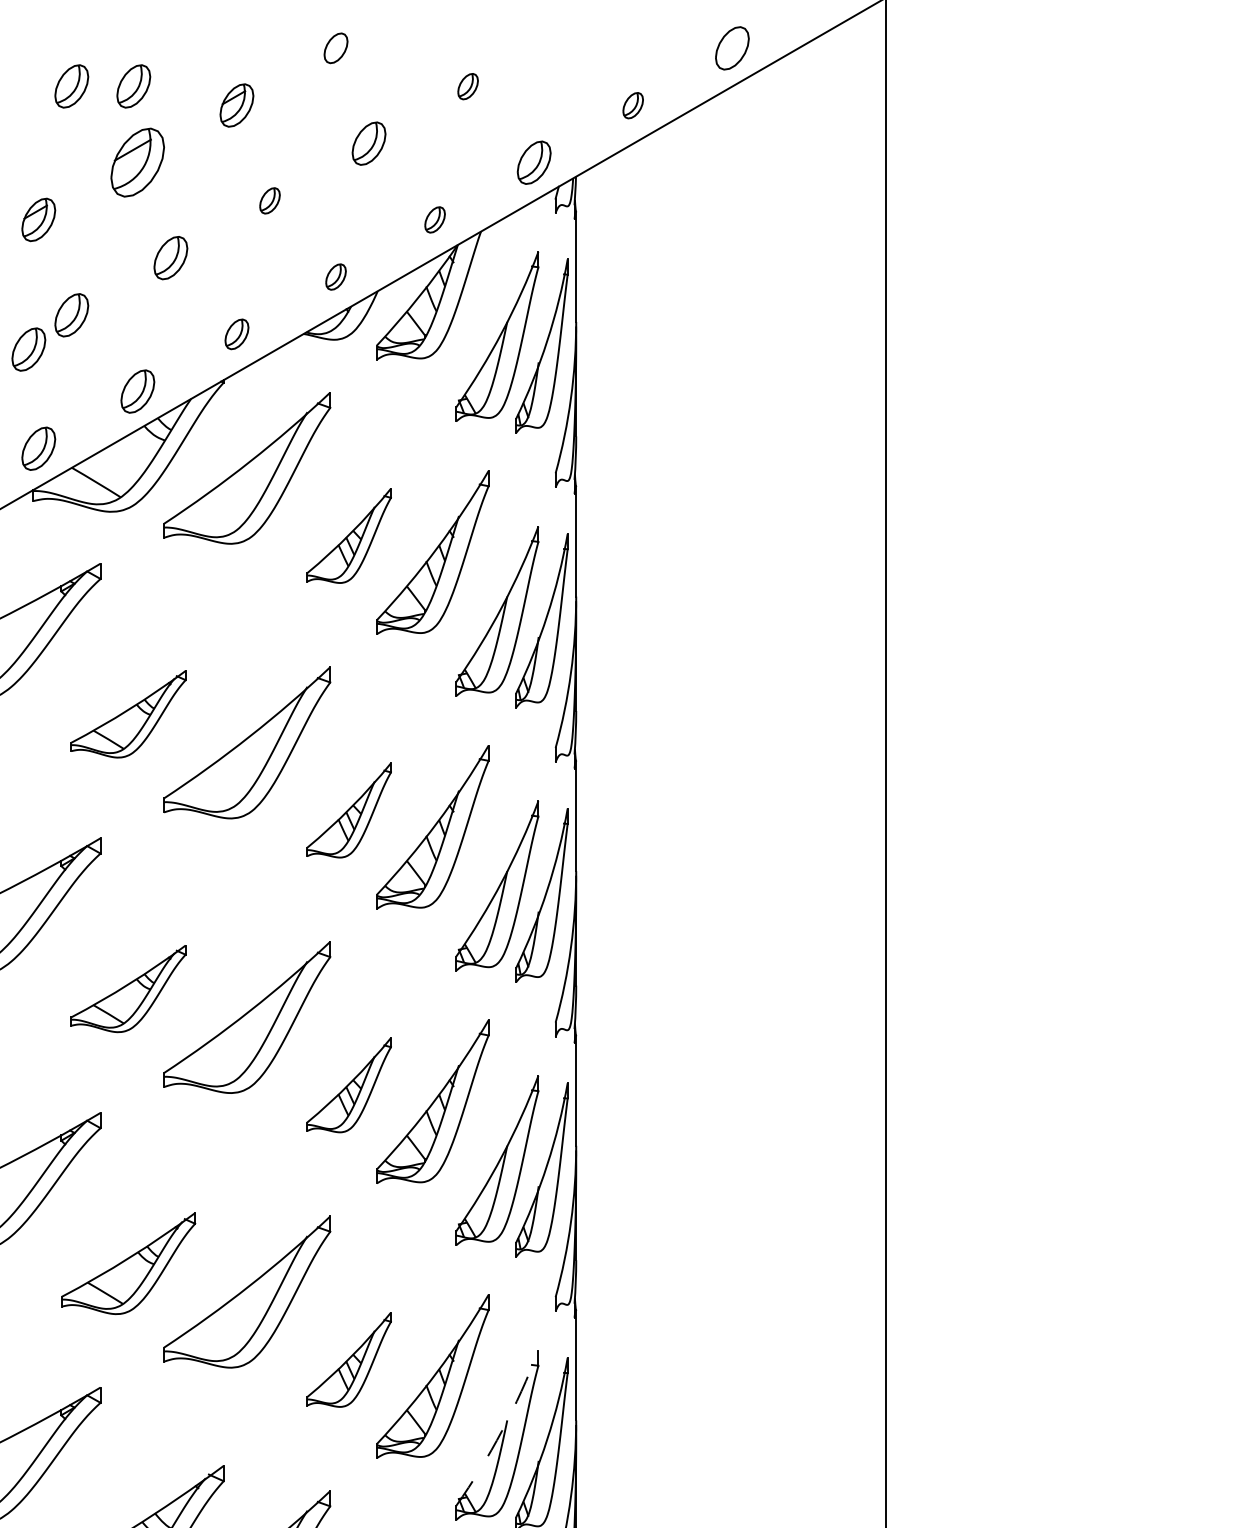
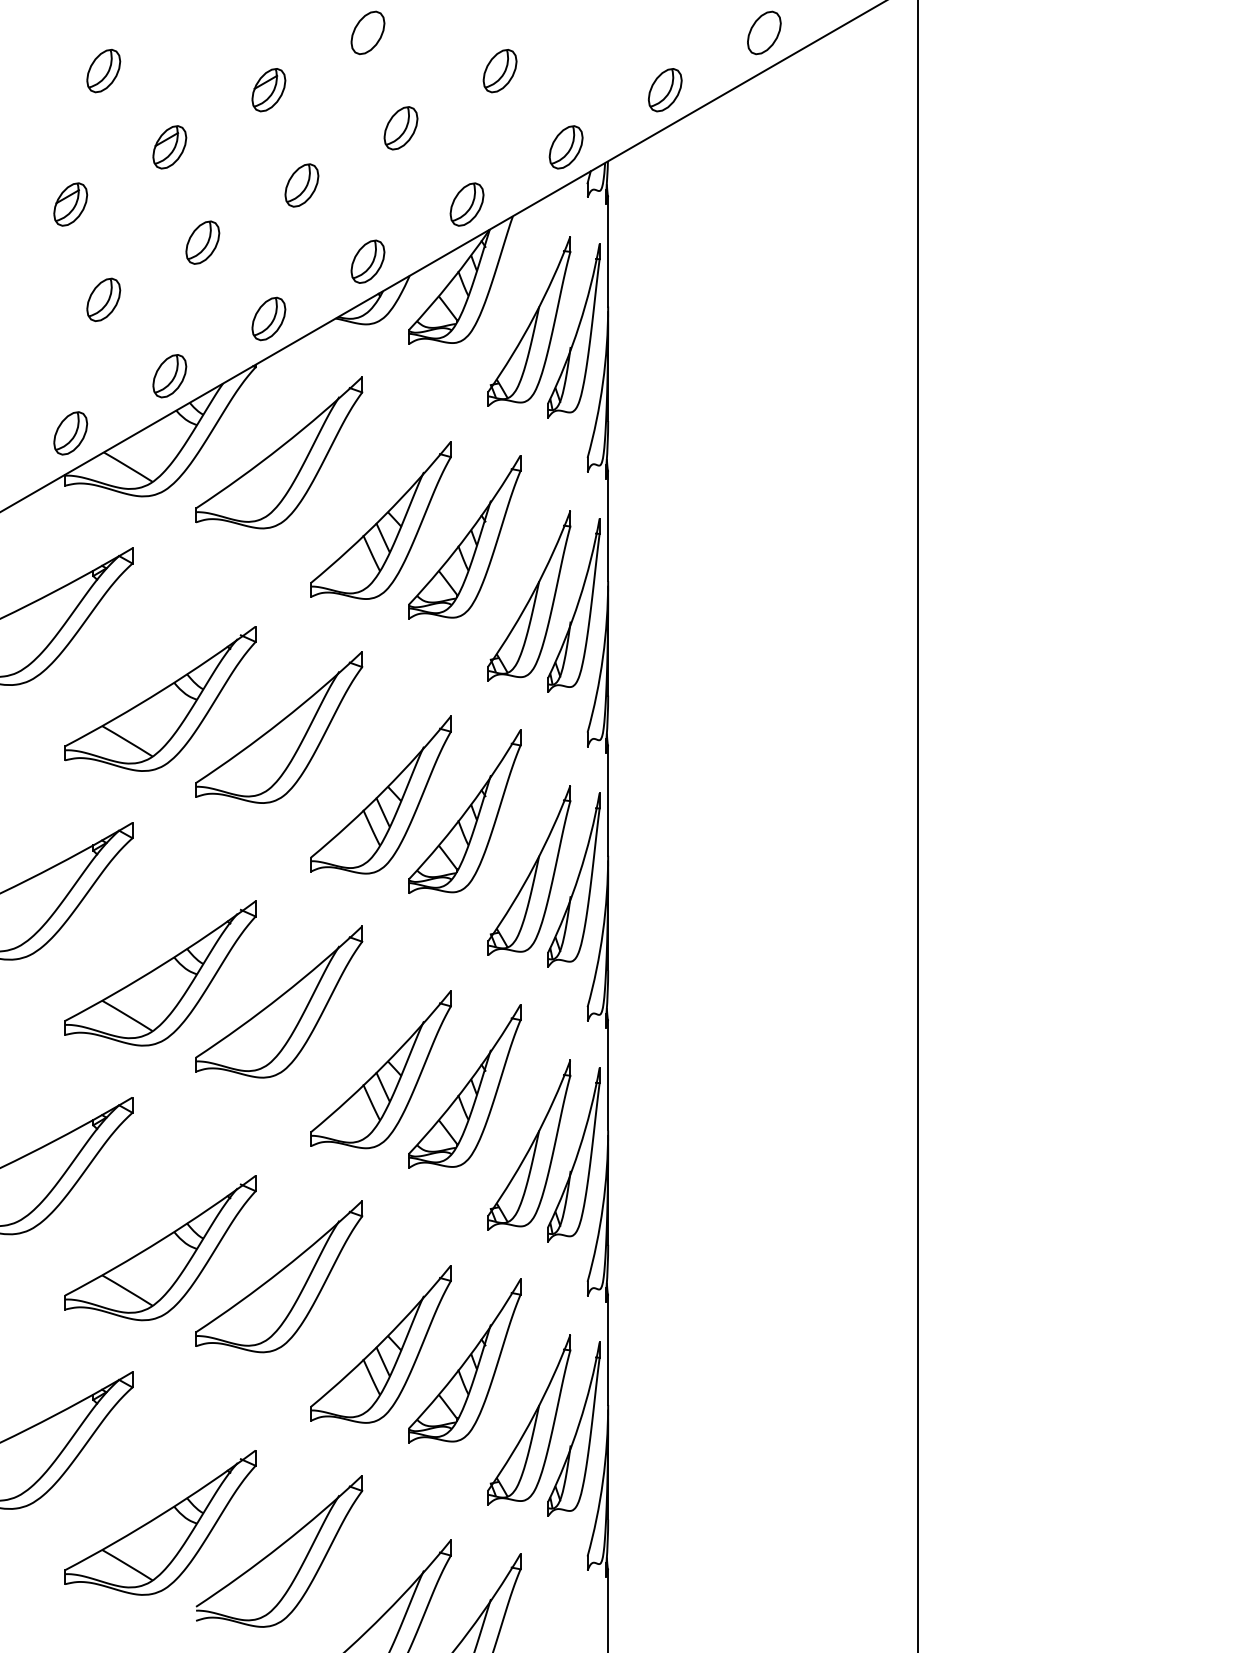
part: (335, 47) -> (367, 32), size x1.43
part: (133, 86) -> (165, 71), removed
part: (467, 86) -> (499, 71), size x1.67
part: (632, 105) -> (664, 90), size x1.67
part: (137, 162) -> (169, 147), size x0.62
part: (269, 200) -> (301, 185), size x1.67
part: (434, 219) -> (466, 204), size x1.67
part: (335, 276) -> (367, 261), size x1.67
part: (236, 333) -> (268, 318), size x1.43
part: (28, 349) -> (60, 334), removed
part: (348, 535) -> (380, 520), size x1.67
part: (128, 713) -> (160, 698), size x1.67
part: (348, 809) -> (380, 794), size x1.67
part: (128, 988) -> (160, 973), size x1.67
part: (348, 1084) -> (380, 1069), size x1.67
part: (128, 1263) -> (160, 1248), size x1.43
part: (348, 1359) -> (380, 1344), size x1.67
arc: (502, 1430) -> (534, 1415), dashed -> solid

